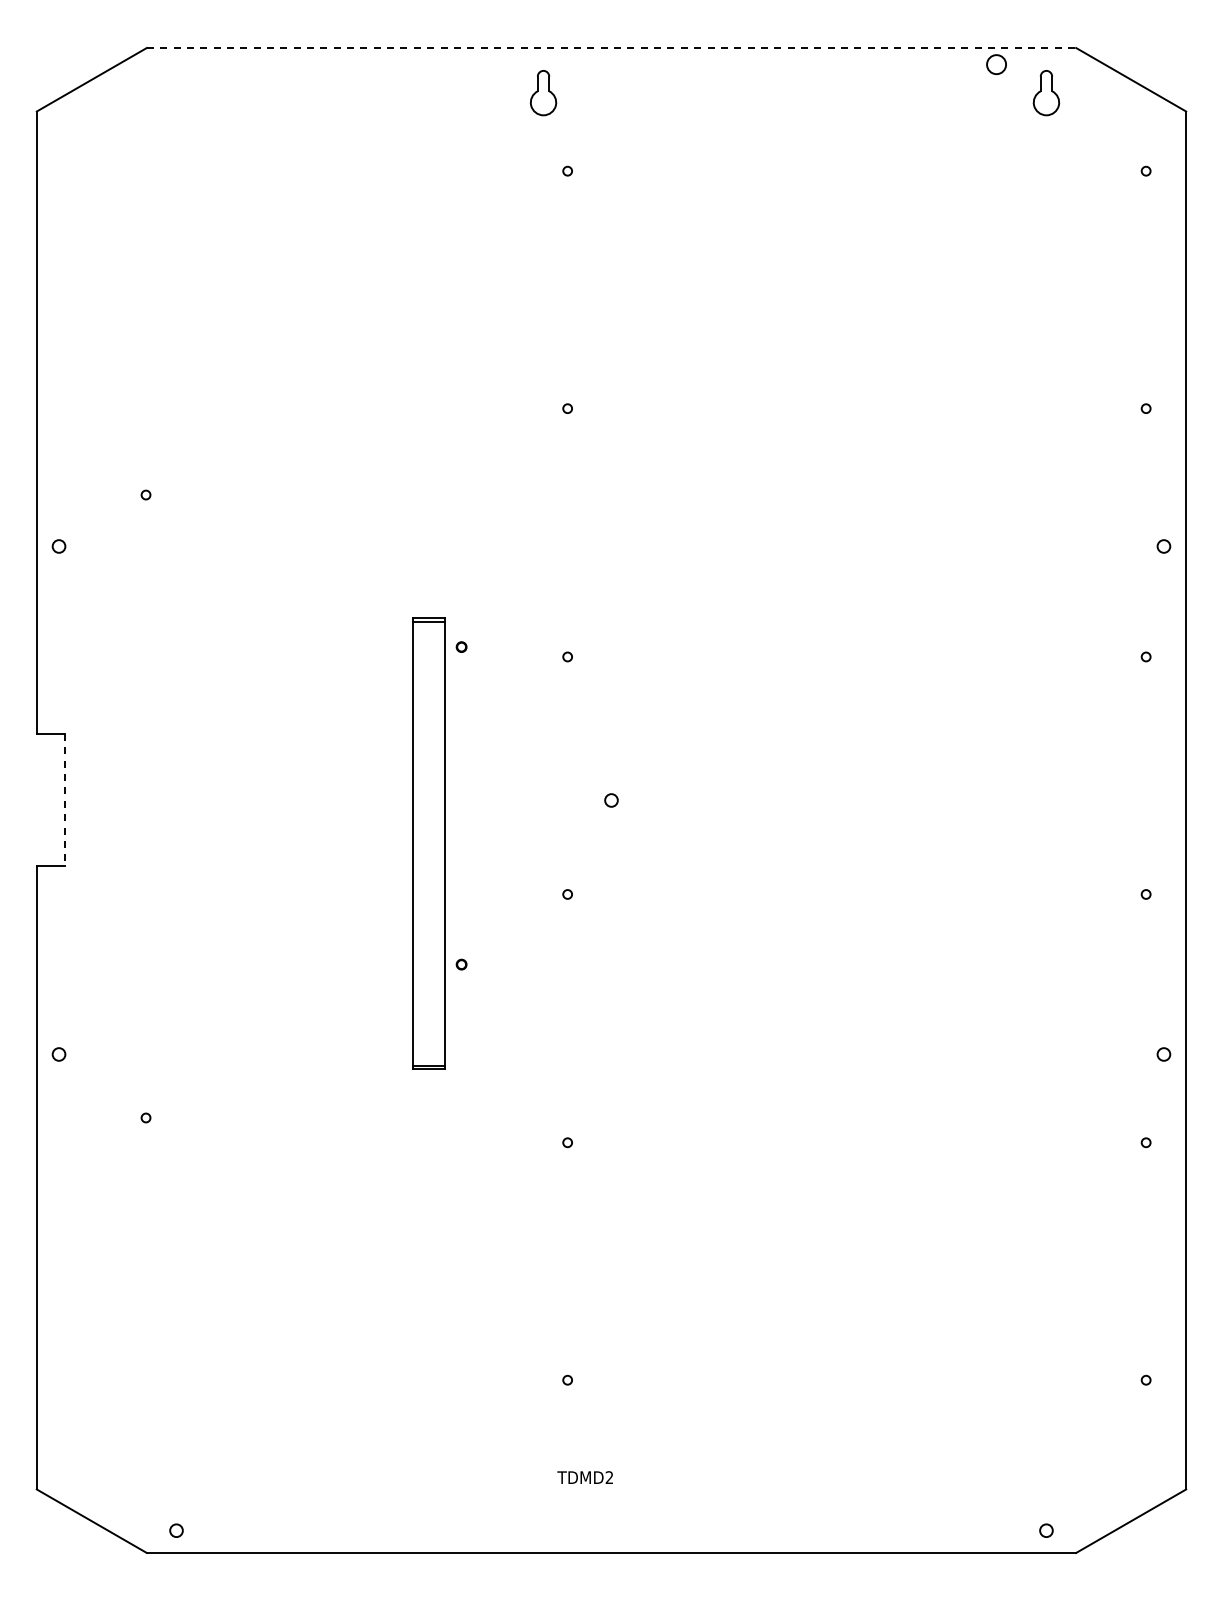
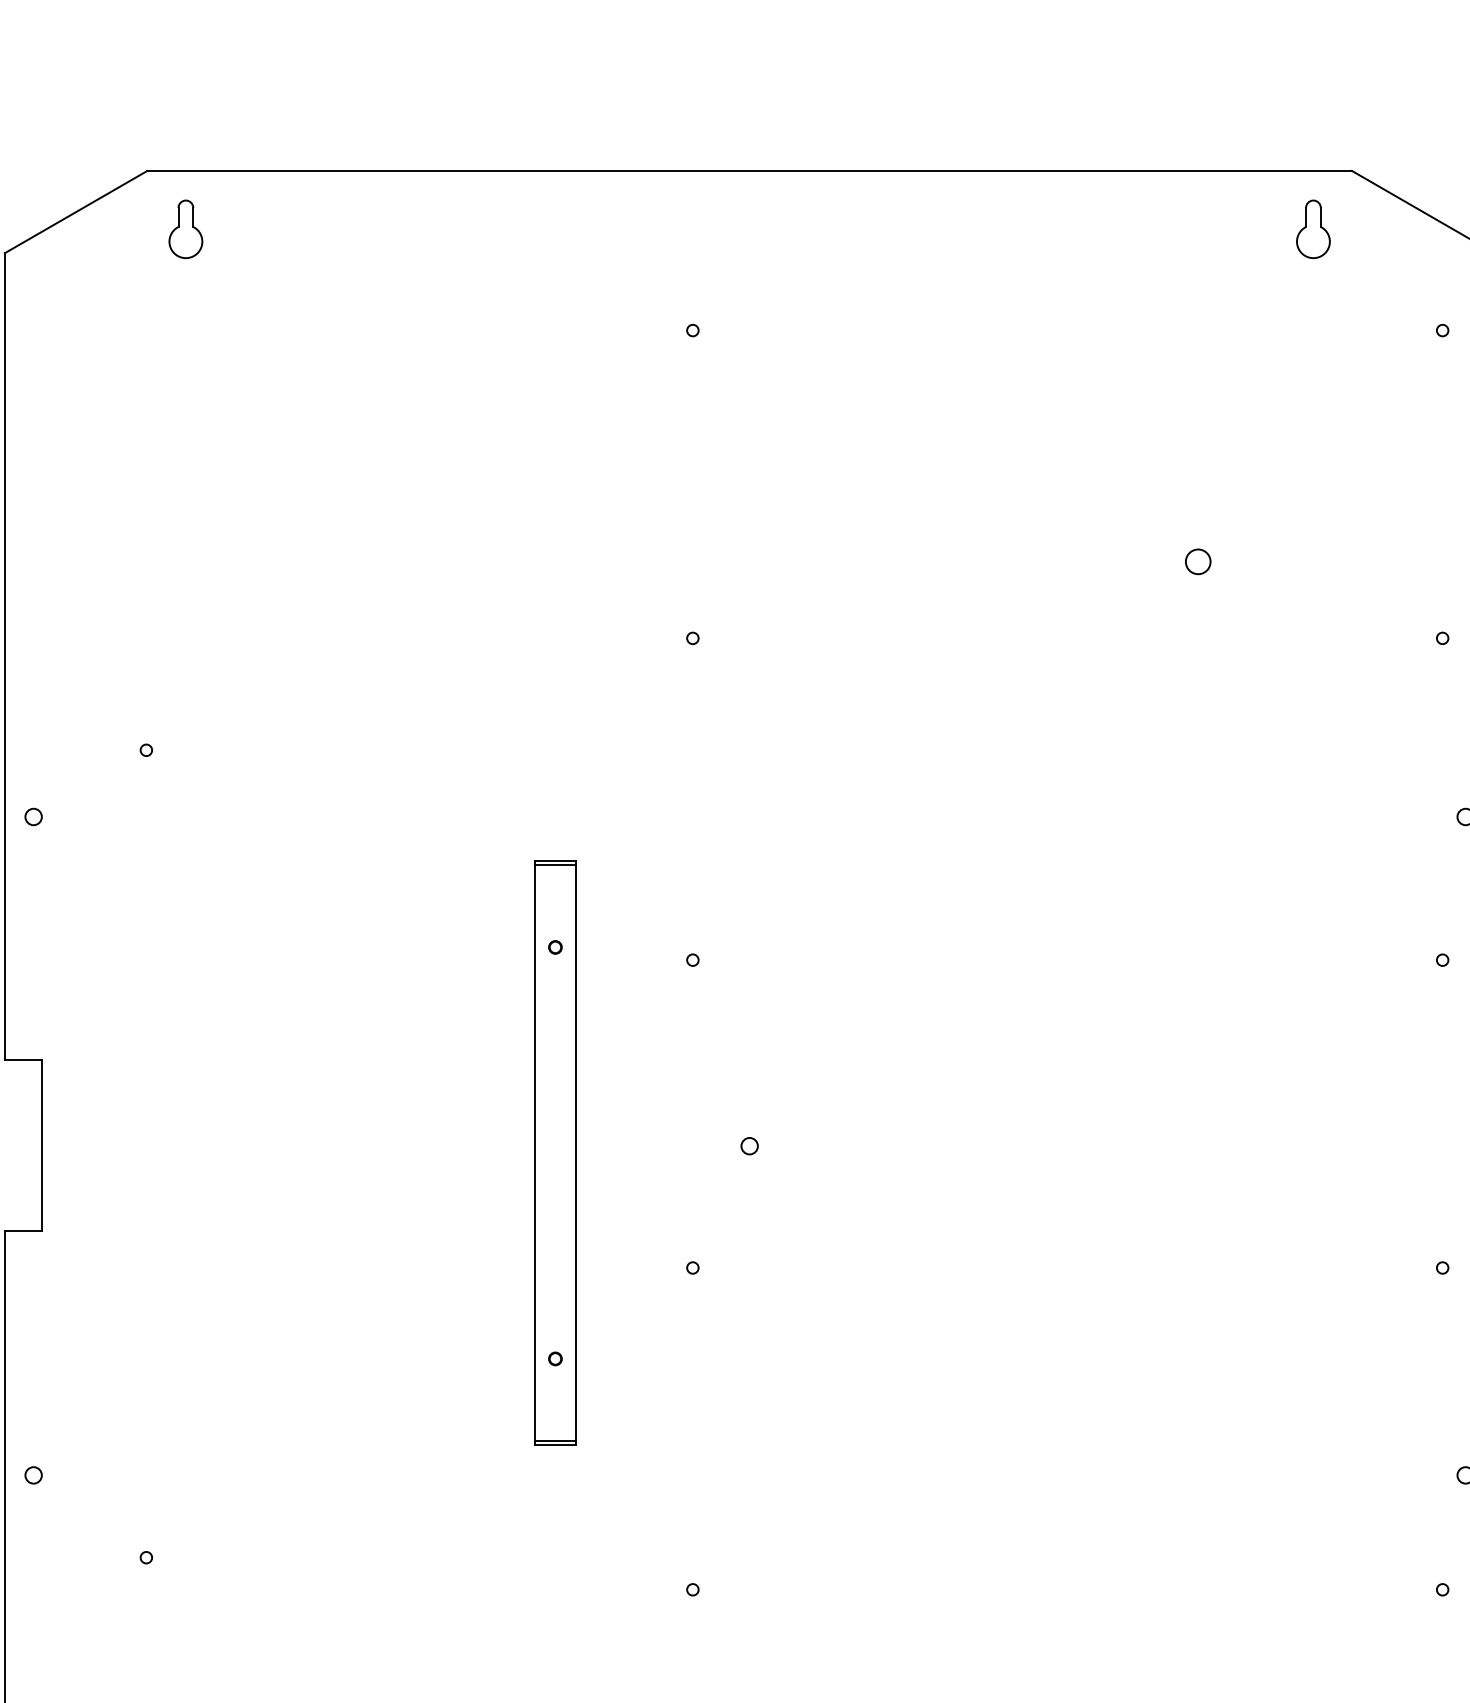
line: (611, 48) -> (749, 171), dashed -> solid
circle: (996, 64) -> (1198, 561), moved
part: (543, 93) -> (185, 229), moved
line: (65, 799) -> (42, 1144), dashed -> solid
part: (428, 843) -> (555, 1152), moved

